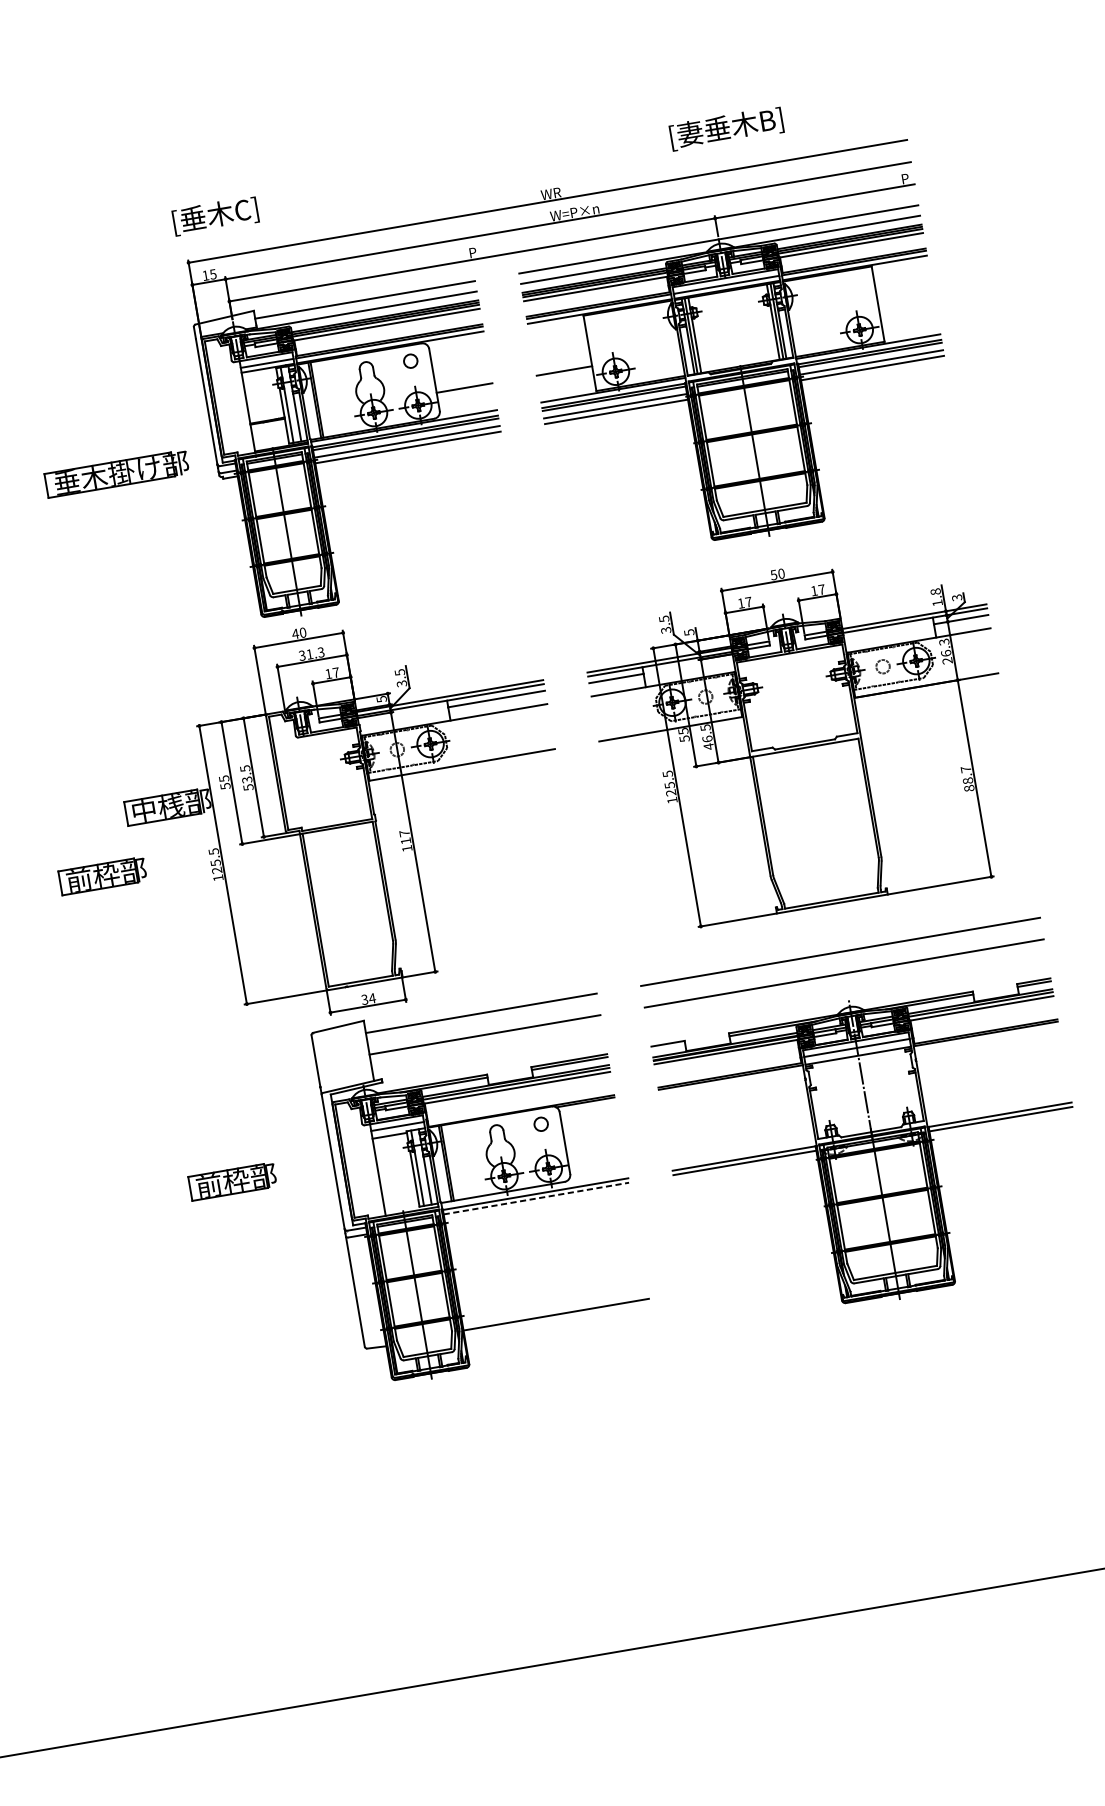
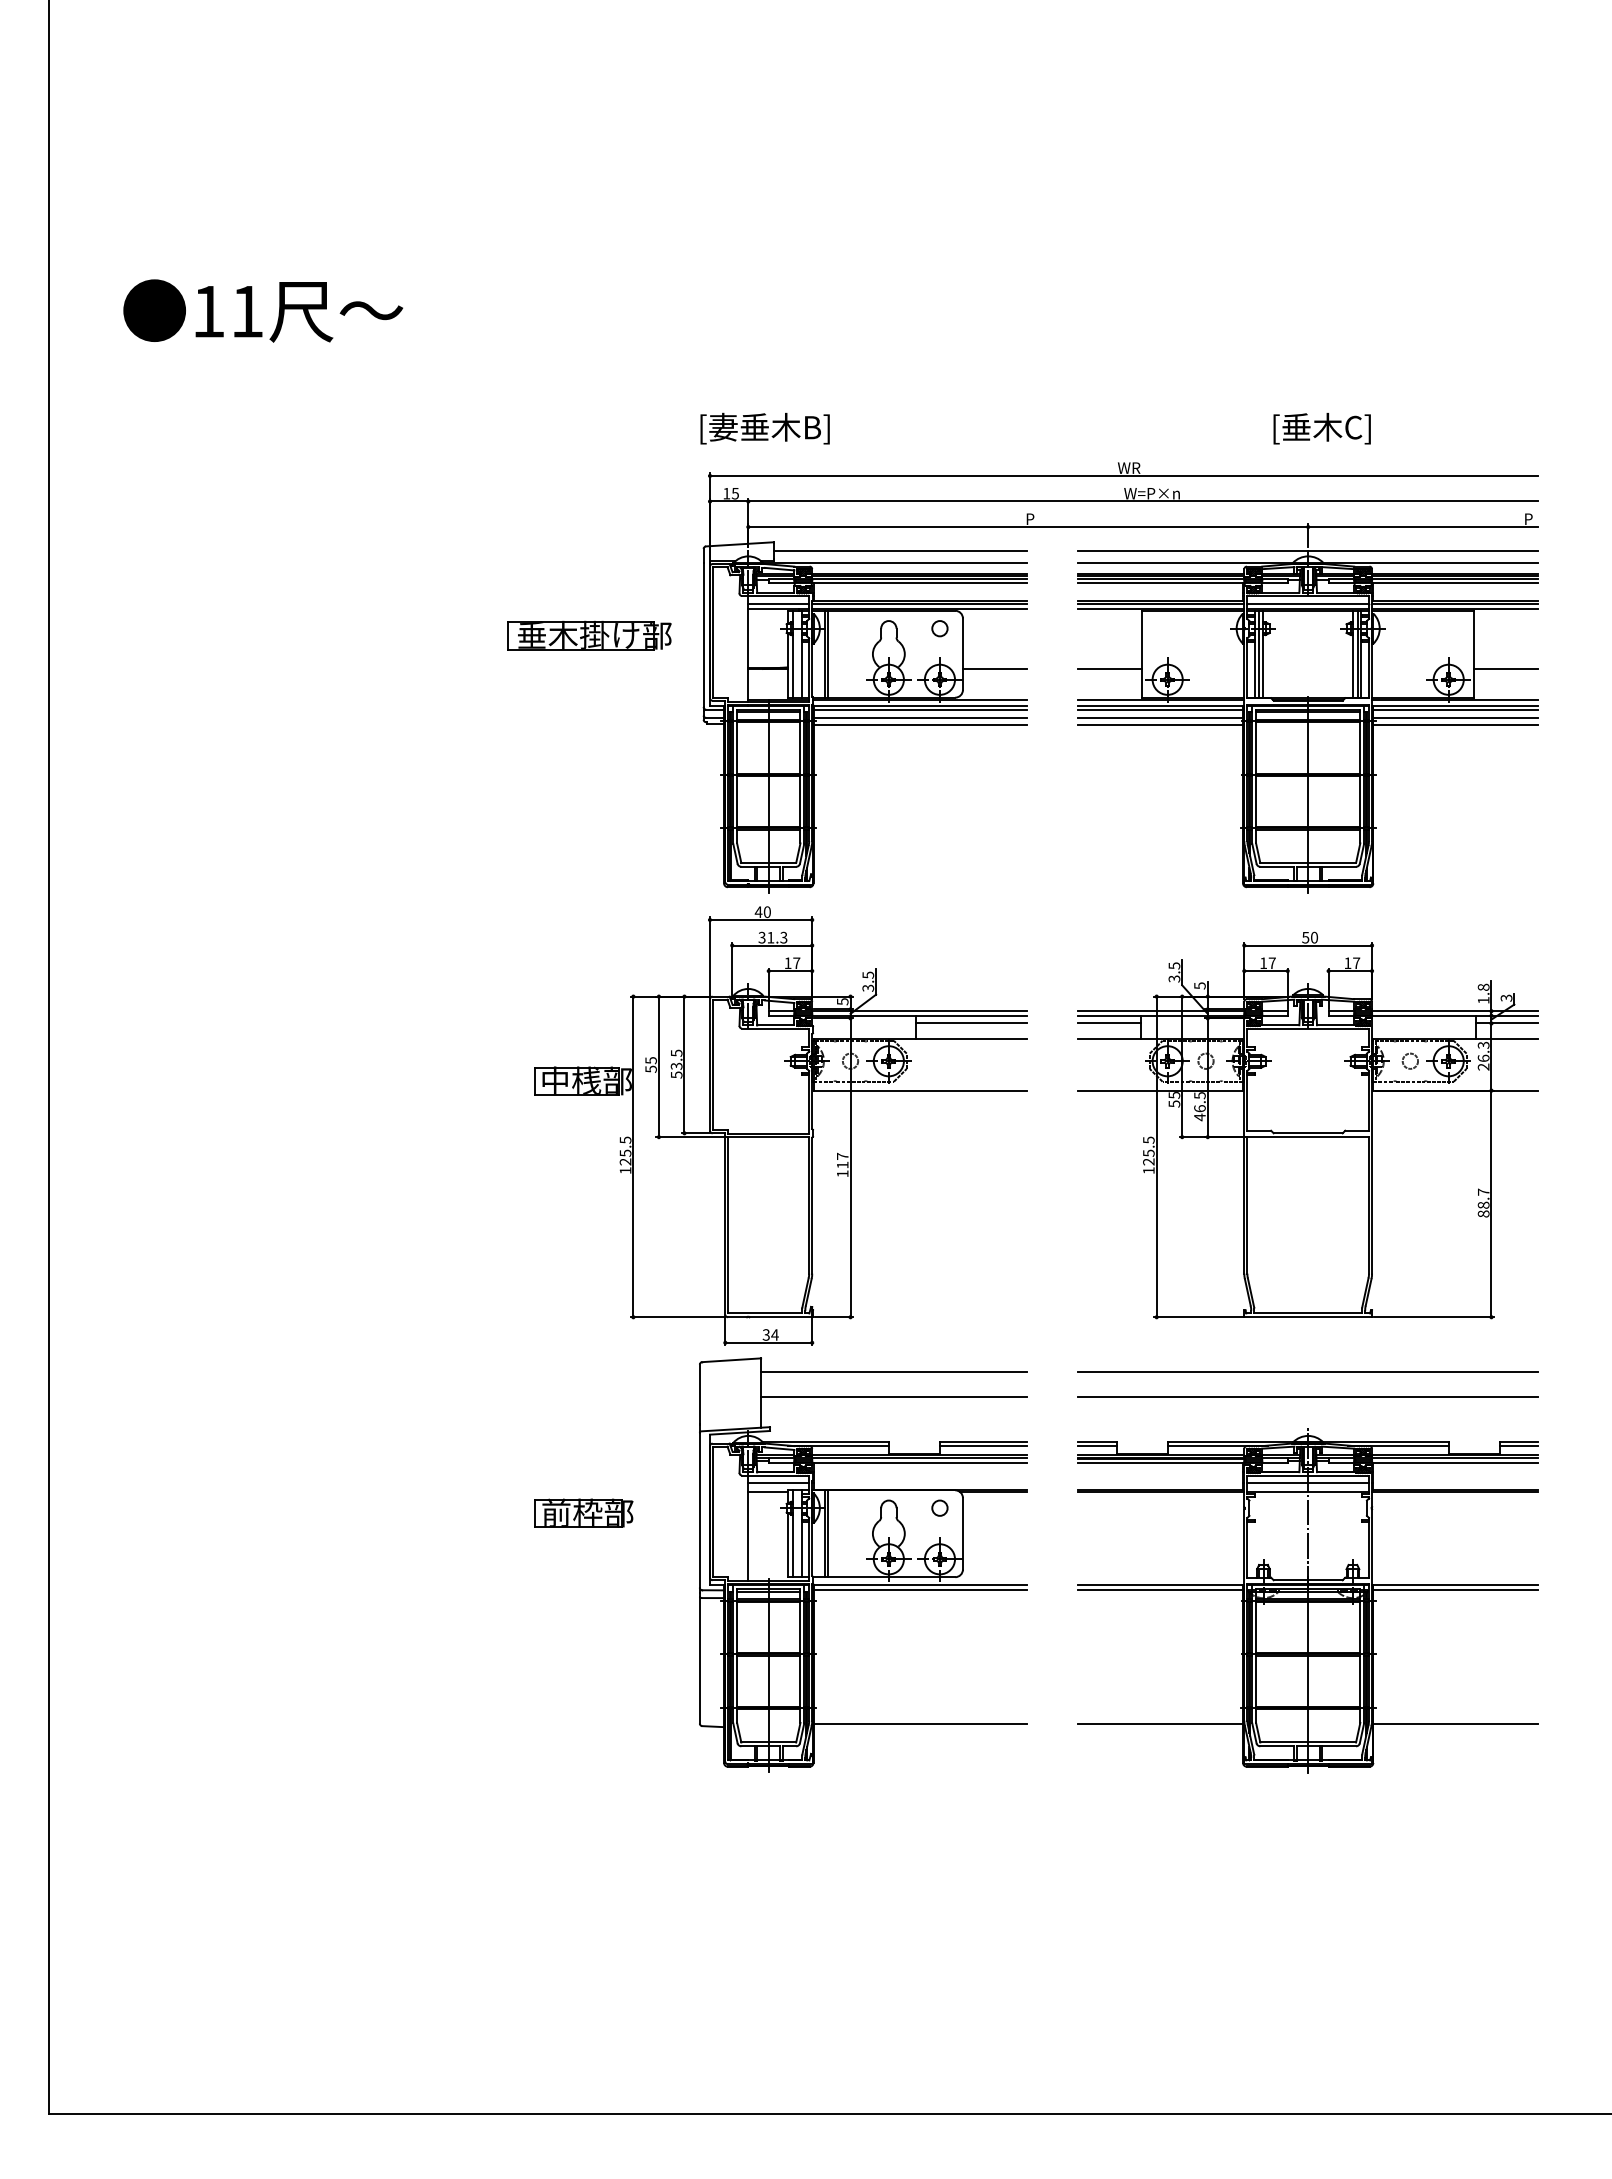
text: (730, 127) -> (1342, 428), [妻垂木B] -> [垂木C]
text: (233, 212) -> (769, 428), [垂木C] -> [妻垂木B]
line: (908, 312) -> (1506, 669), added
part: (117, 473) -> (589, 635), moved
part: (102, 875) -> (496, 1145), removed
line: (668, 1046) -> (1097, 1445), added
line: (536, 1198) -> (920, 1590), dashed -> solid
line: (1020, 1235) -> (1455, 1724), added
line: (764, 1279) -> (1160, 1724), added

